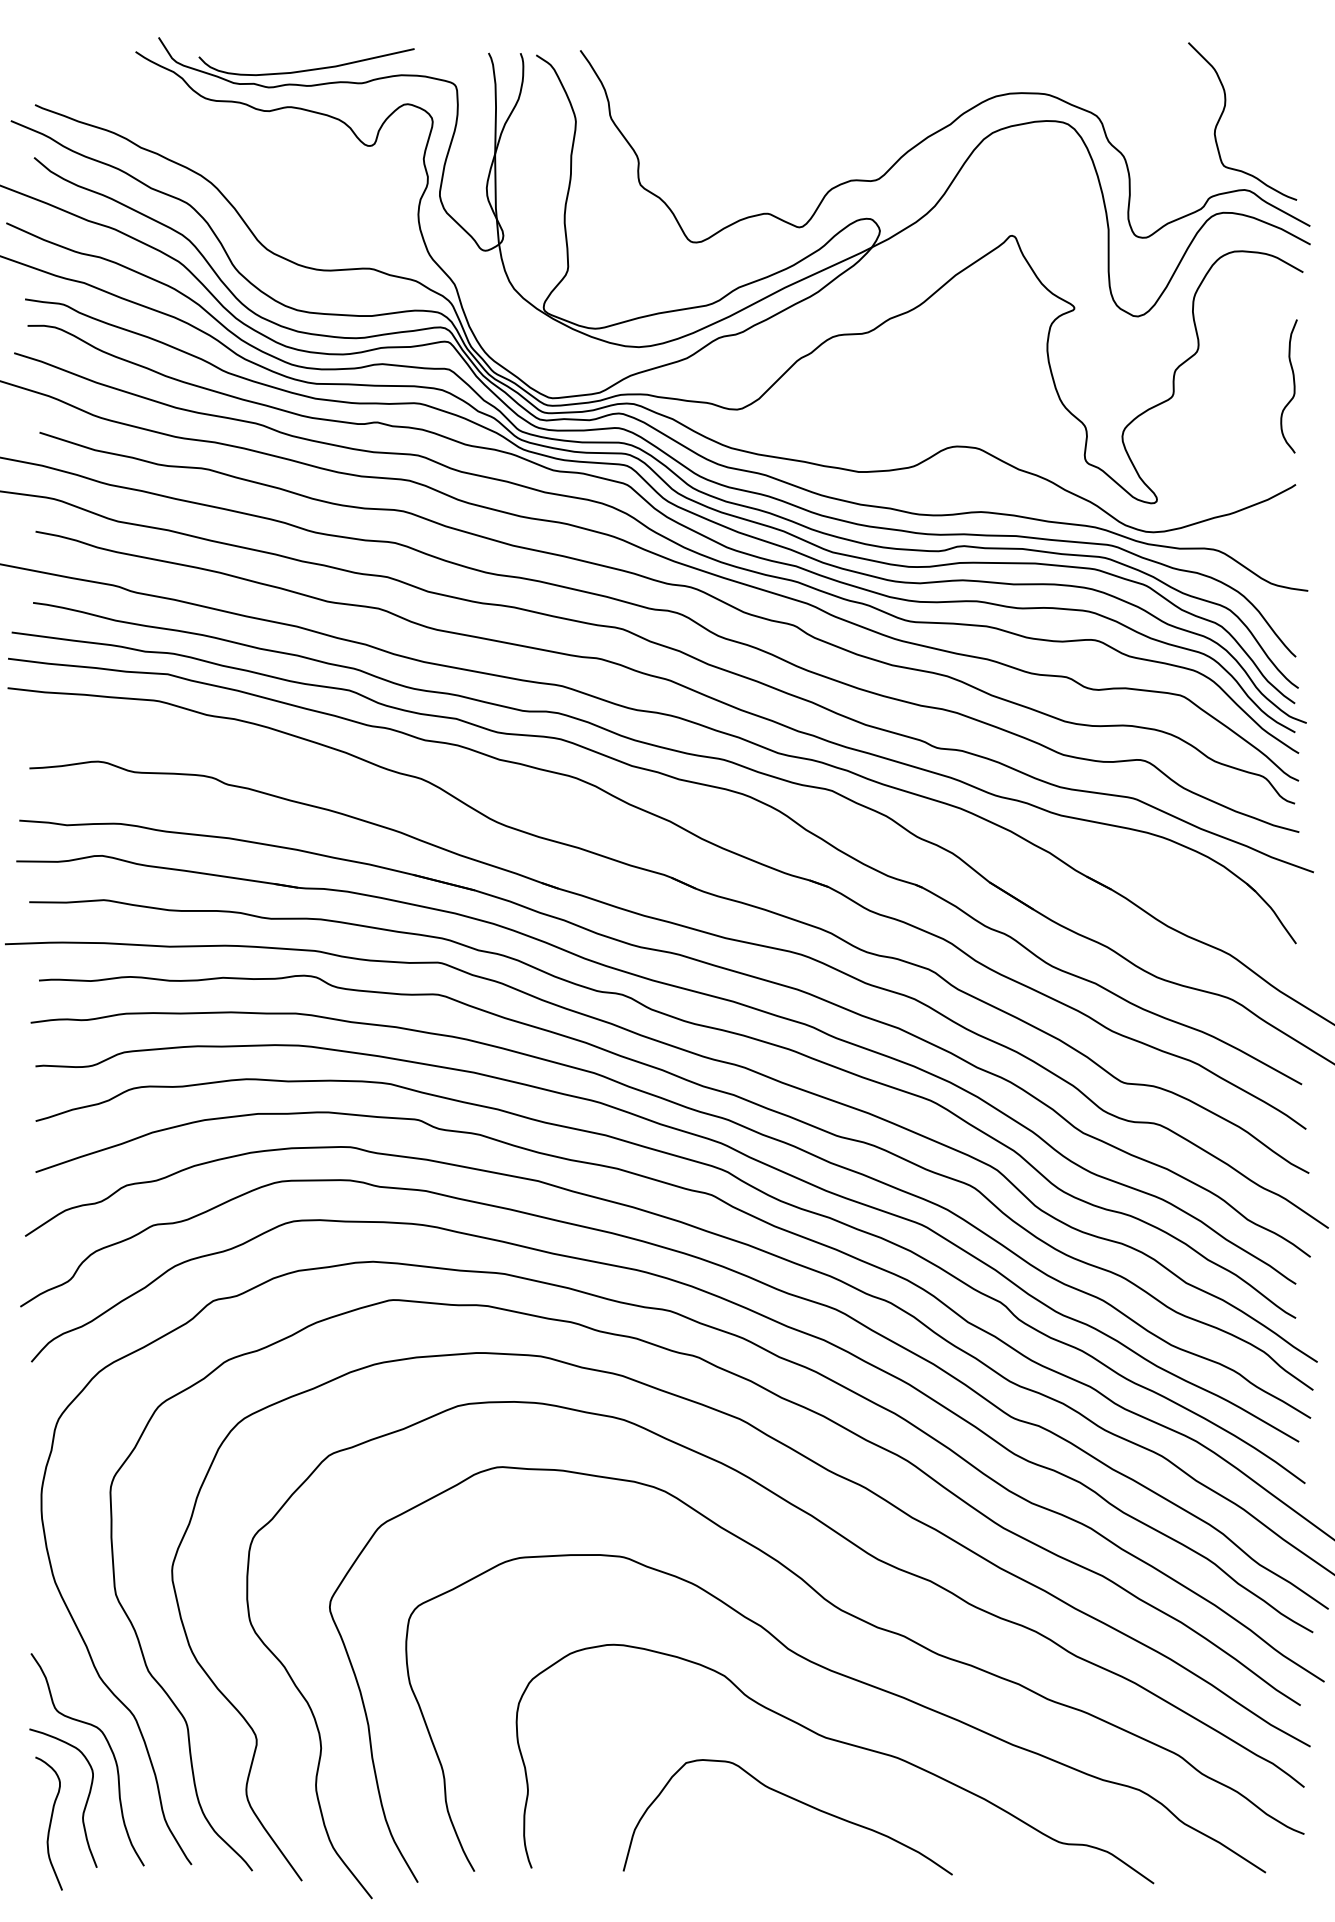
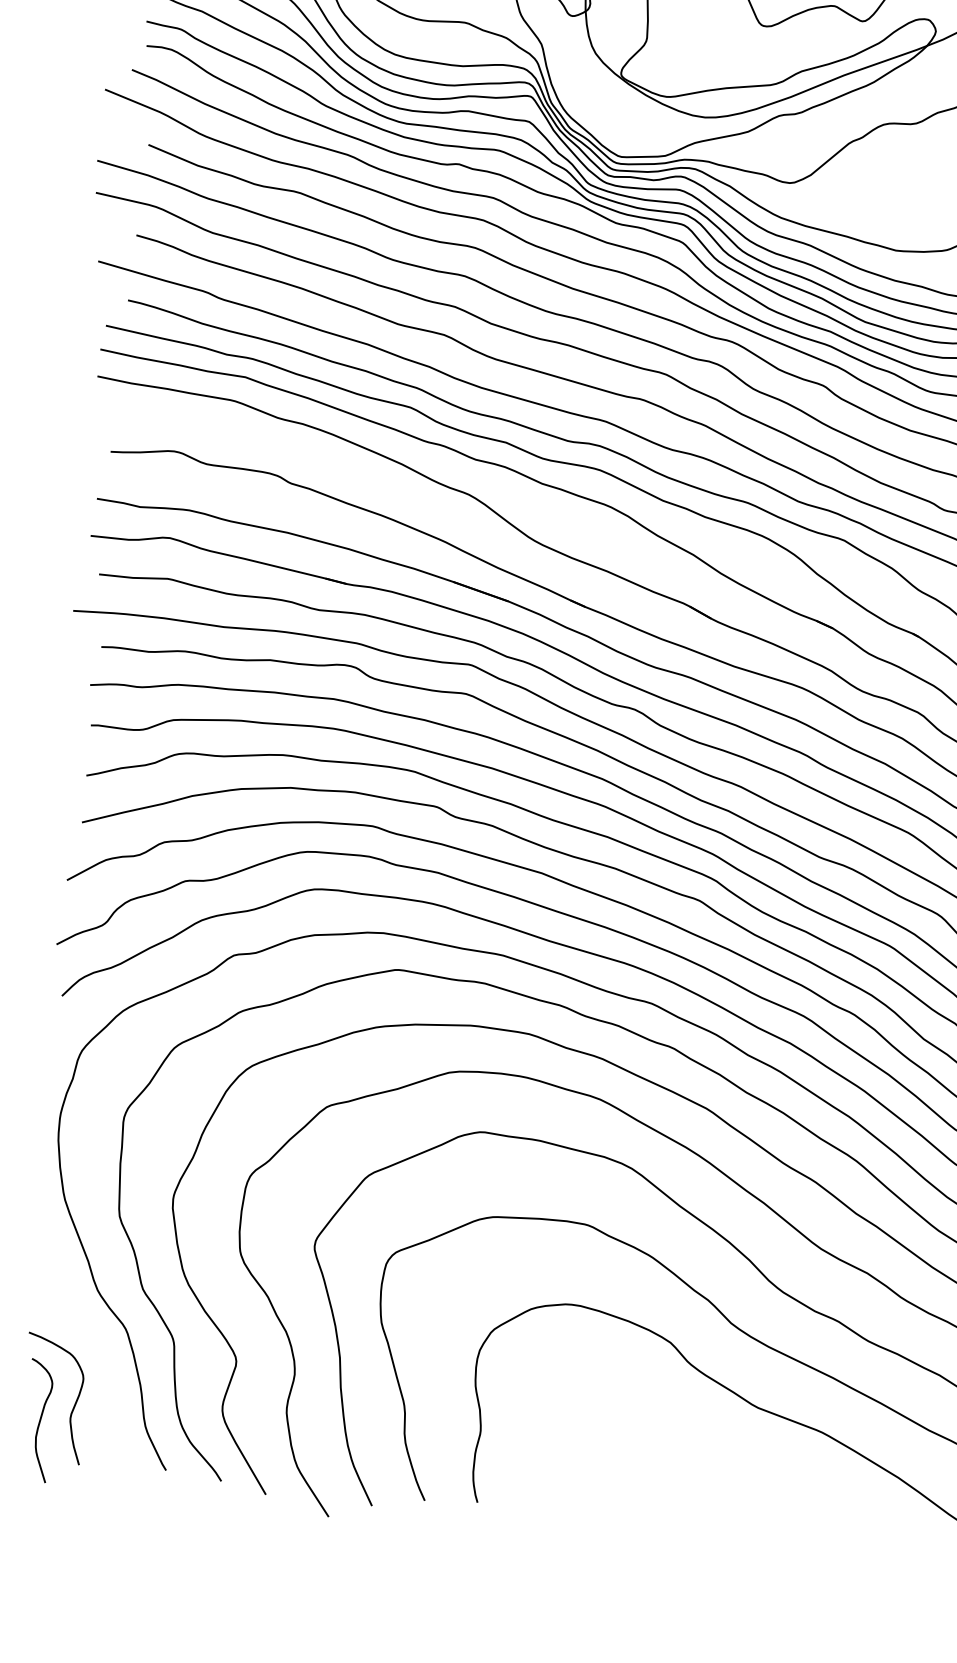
curve: (109, 1748) -> (100, 1356), removed
curve: (794, 1800) -> (724, 1462), removed

